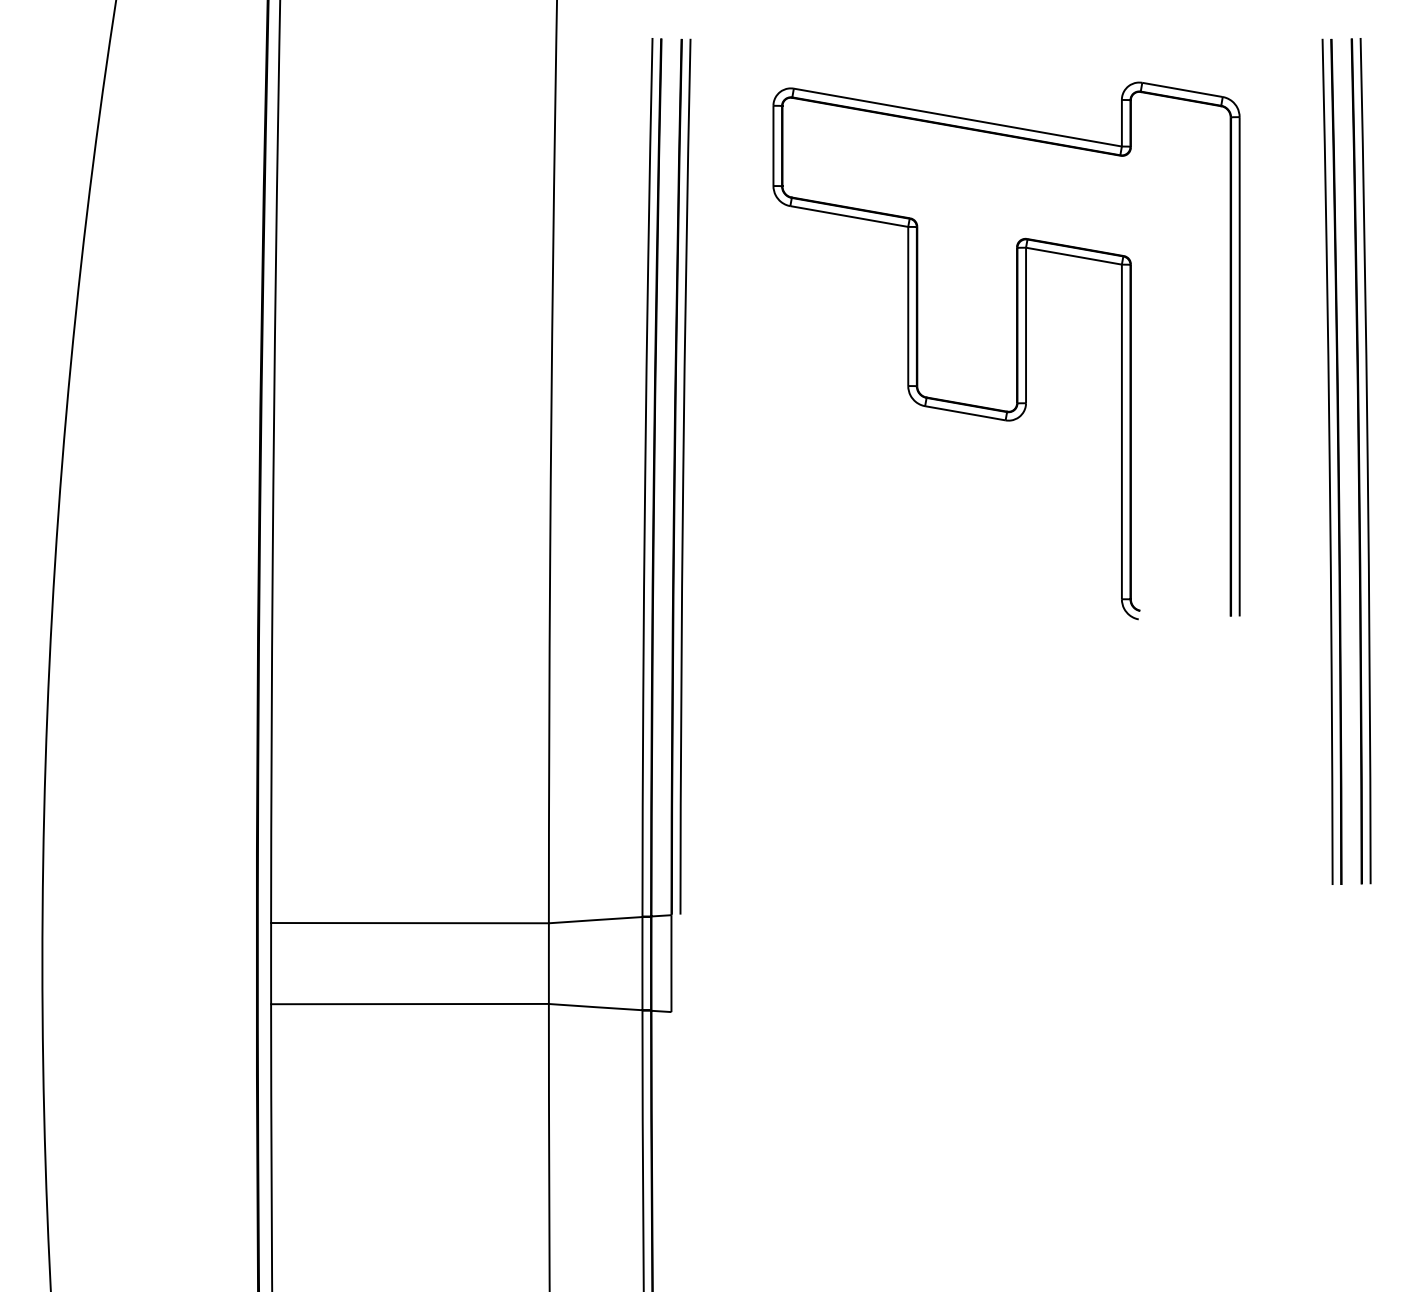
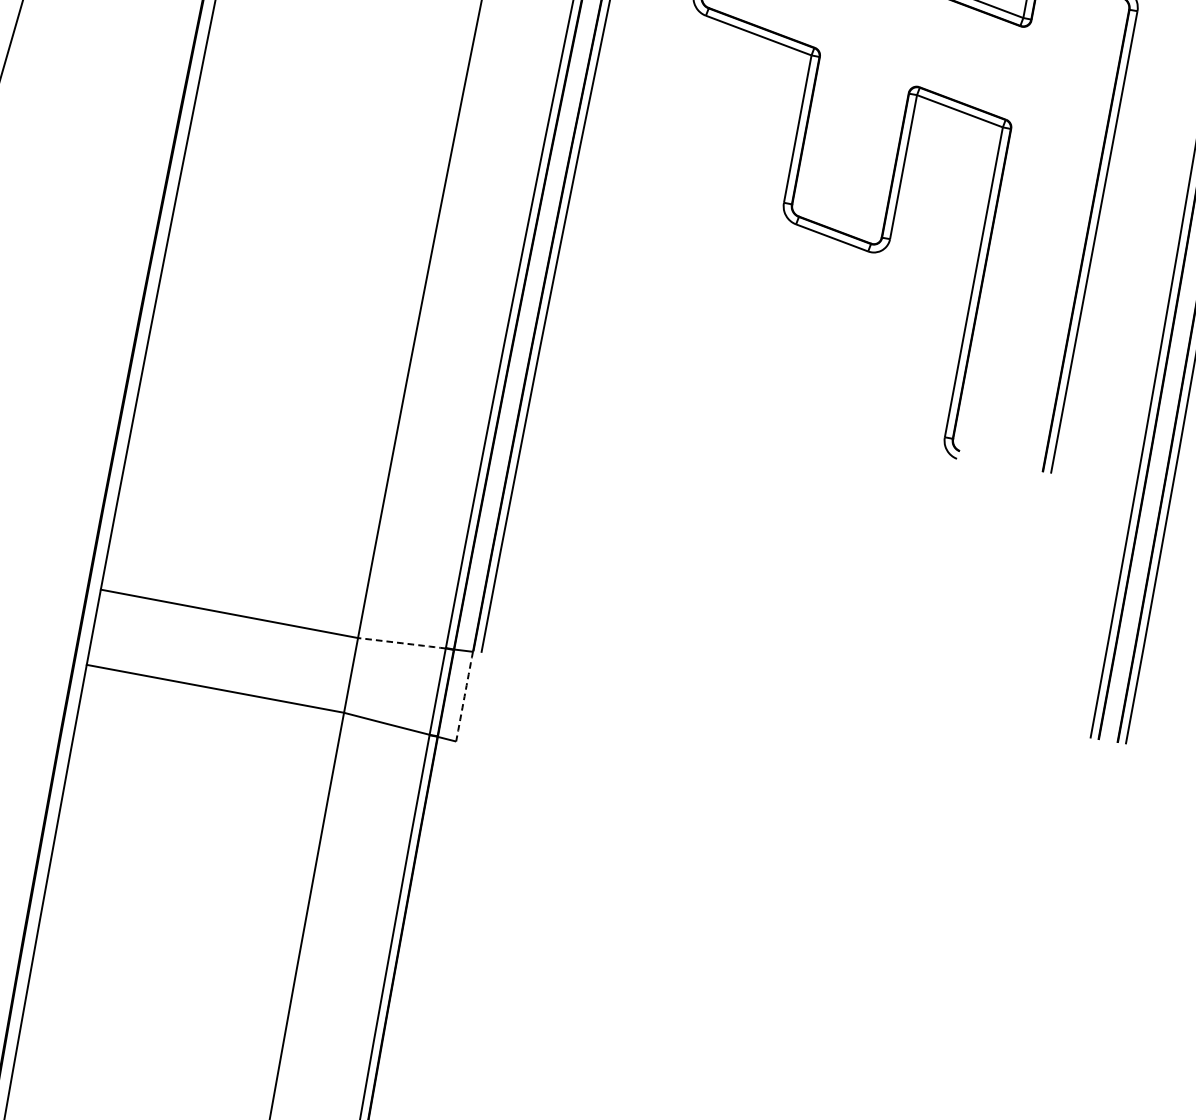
arc: (595, 920) -> (401, 643), solid -> dashed
arc: (671, 963) -> (464, 696), solid -> dashed

